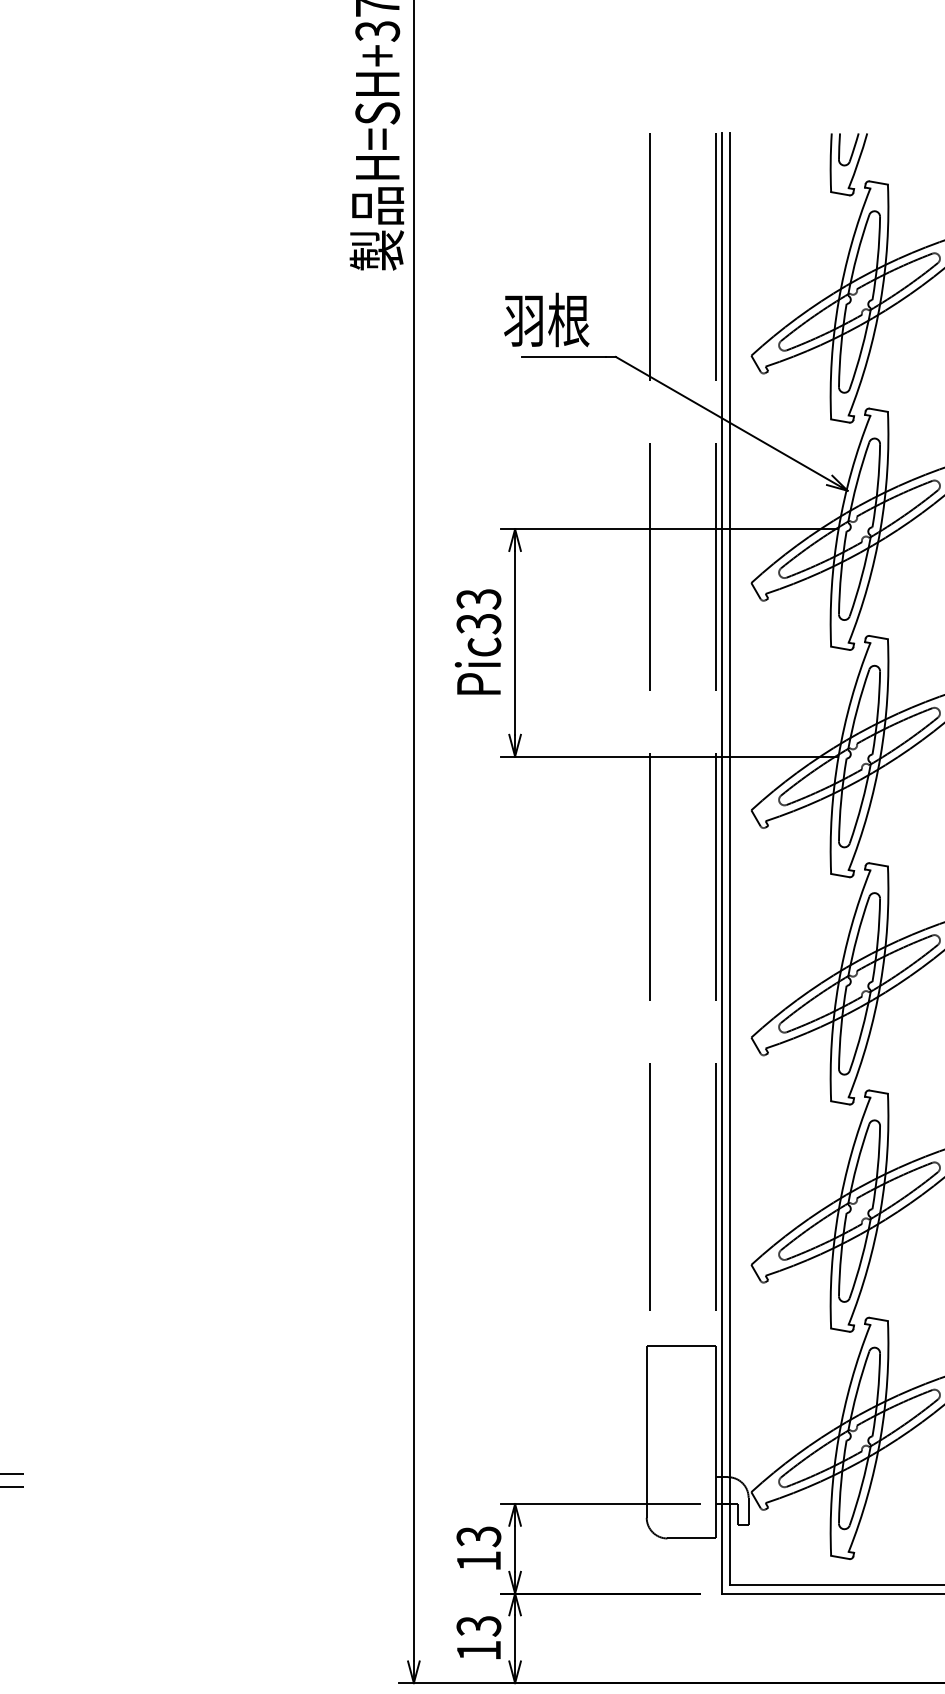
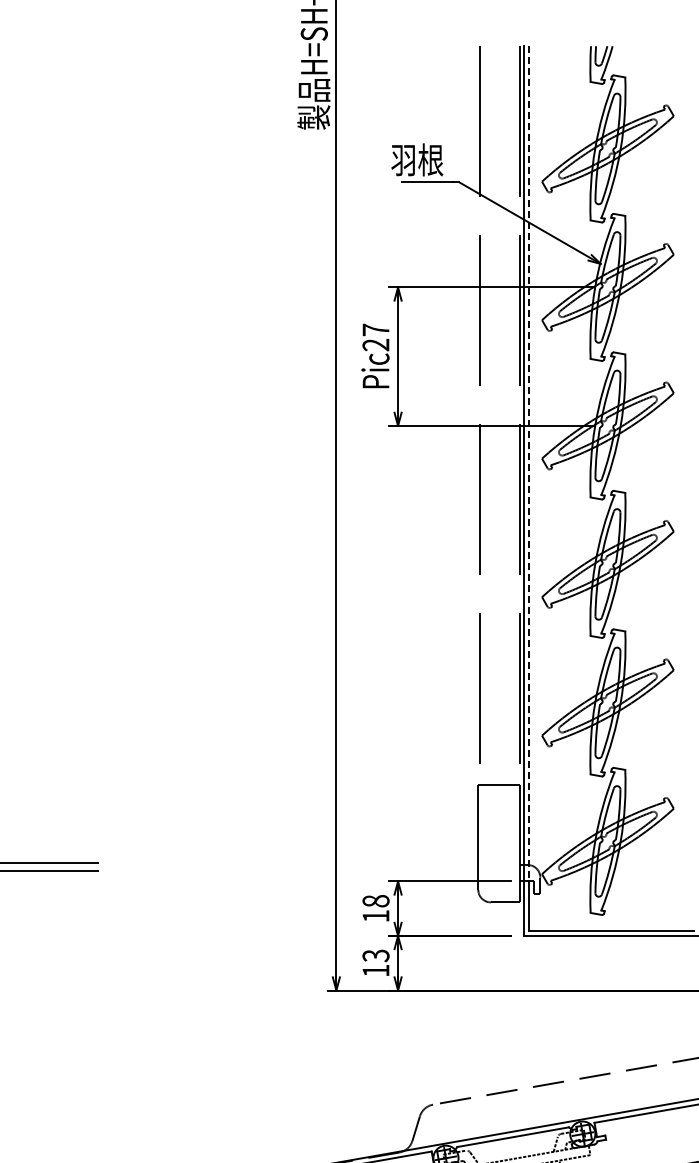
text: (478, 611) -> (375, 337), Pic33 -> Pic27
line: (730, 818) -> (529, 463), solid -> dashed
text: (478, 1537) -> (375, 901), 13 -> 18

